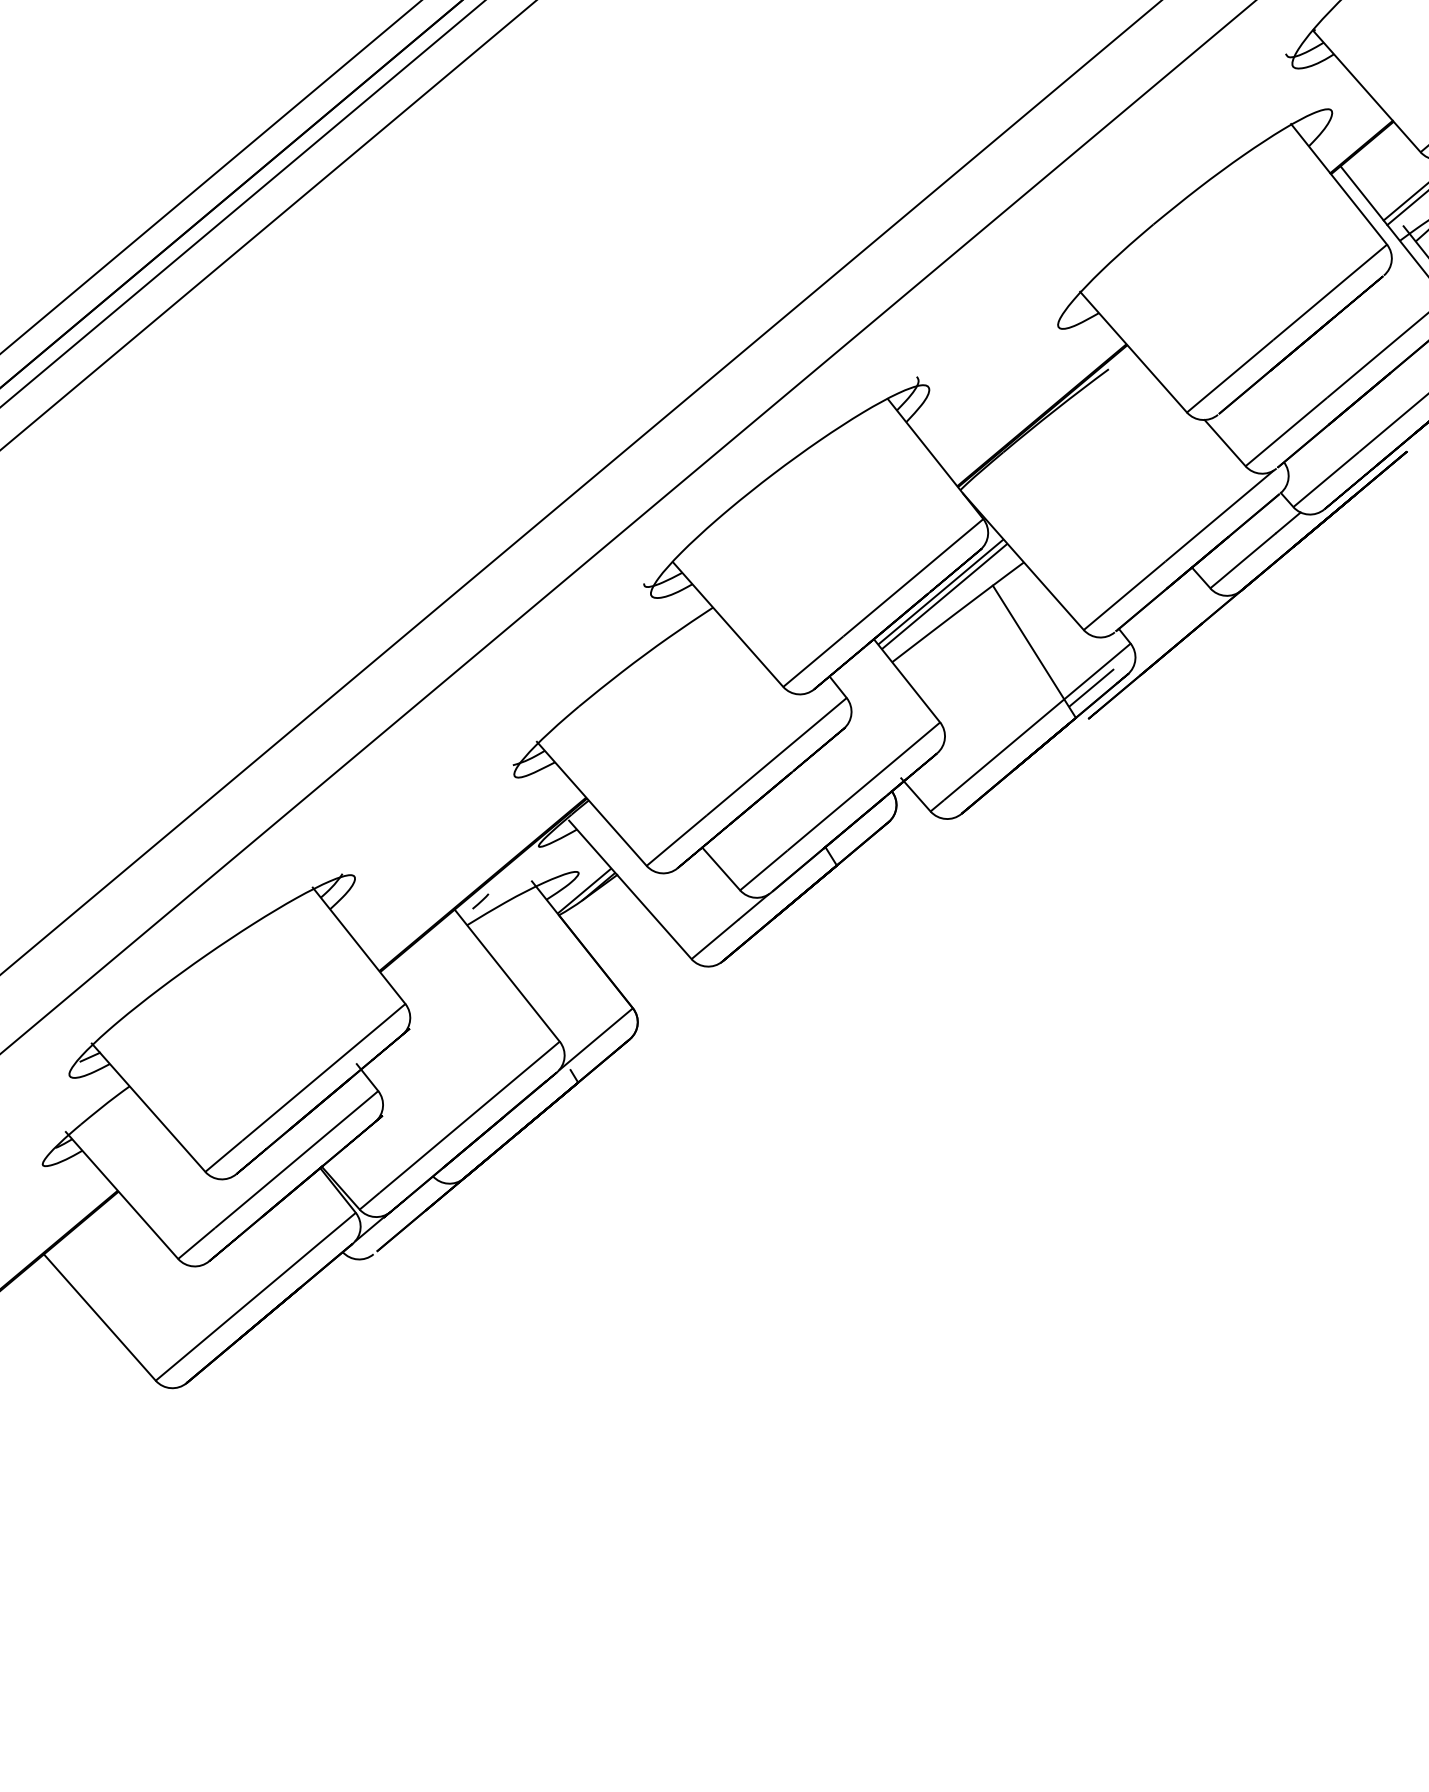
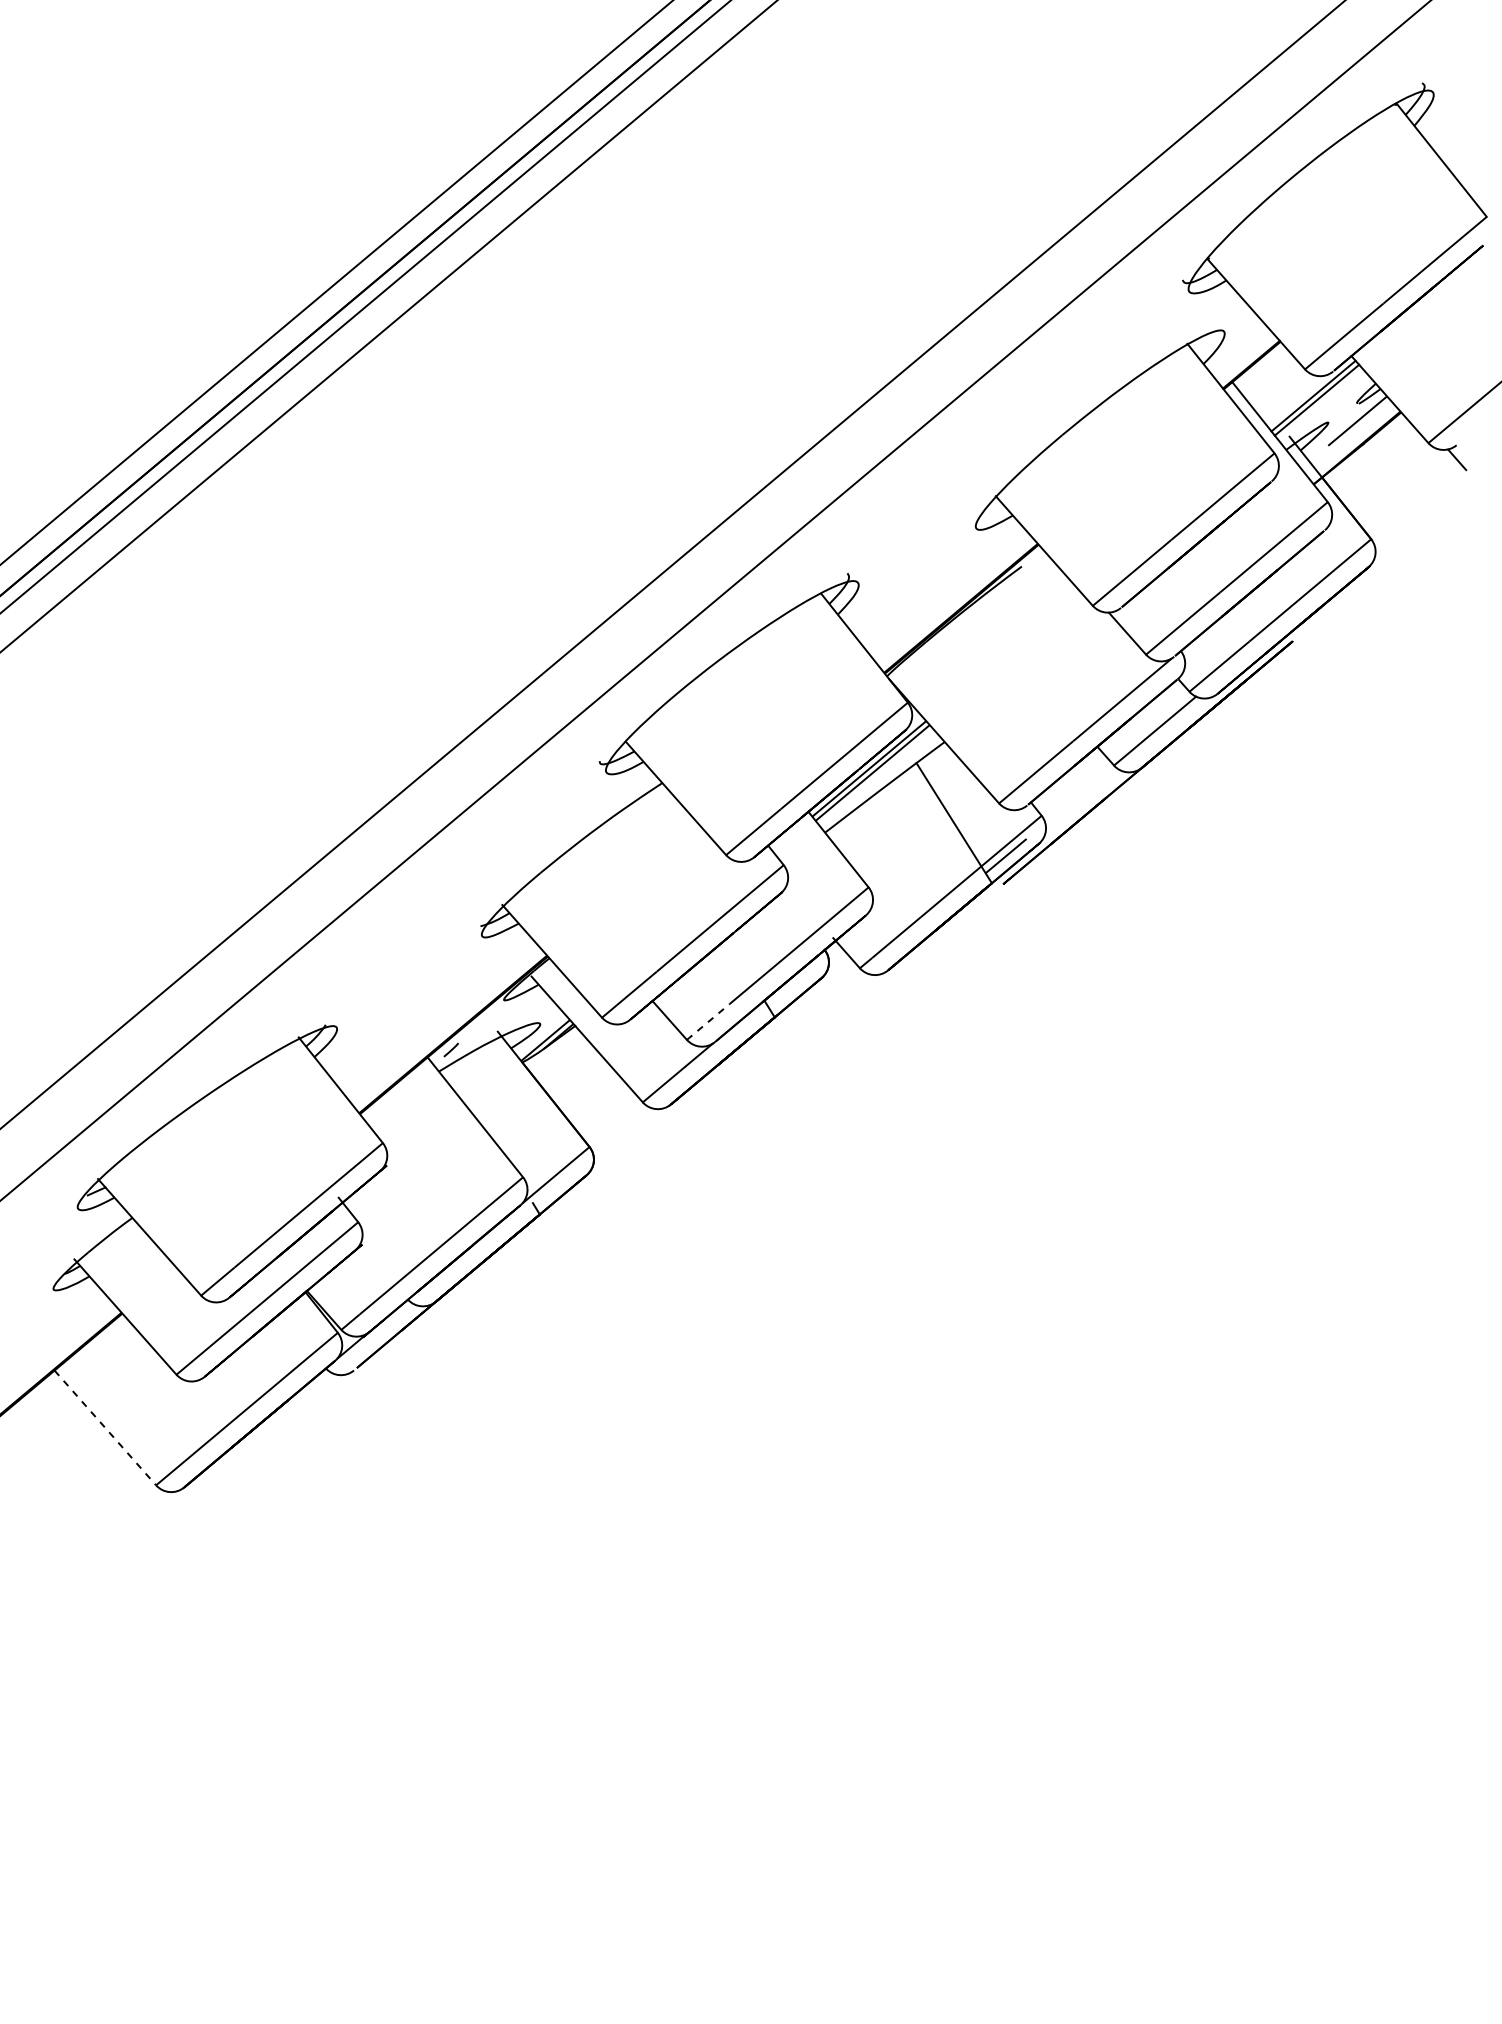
line: (762, 872) -> (707, 1023), solid -> dashed
line: (100, 1317) -> (105, 1427), solid -> dashed

